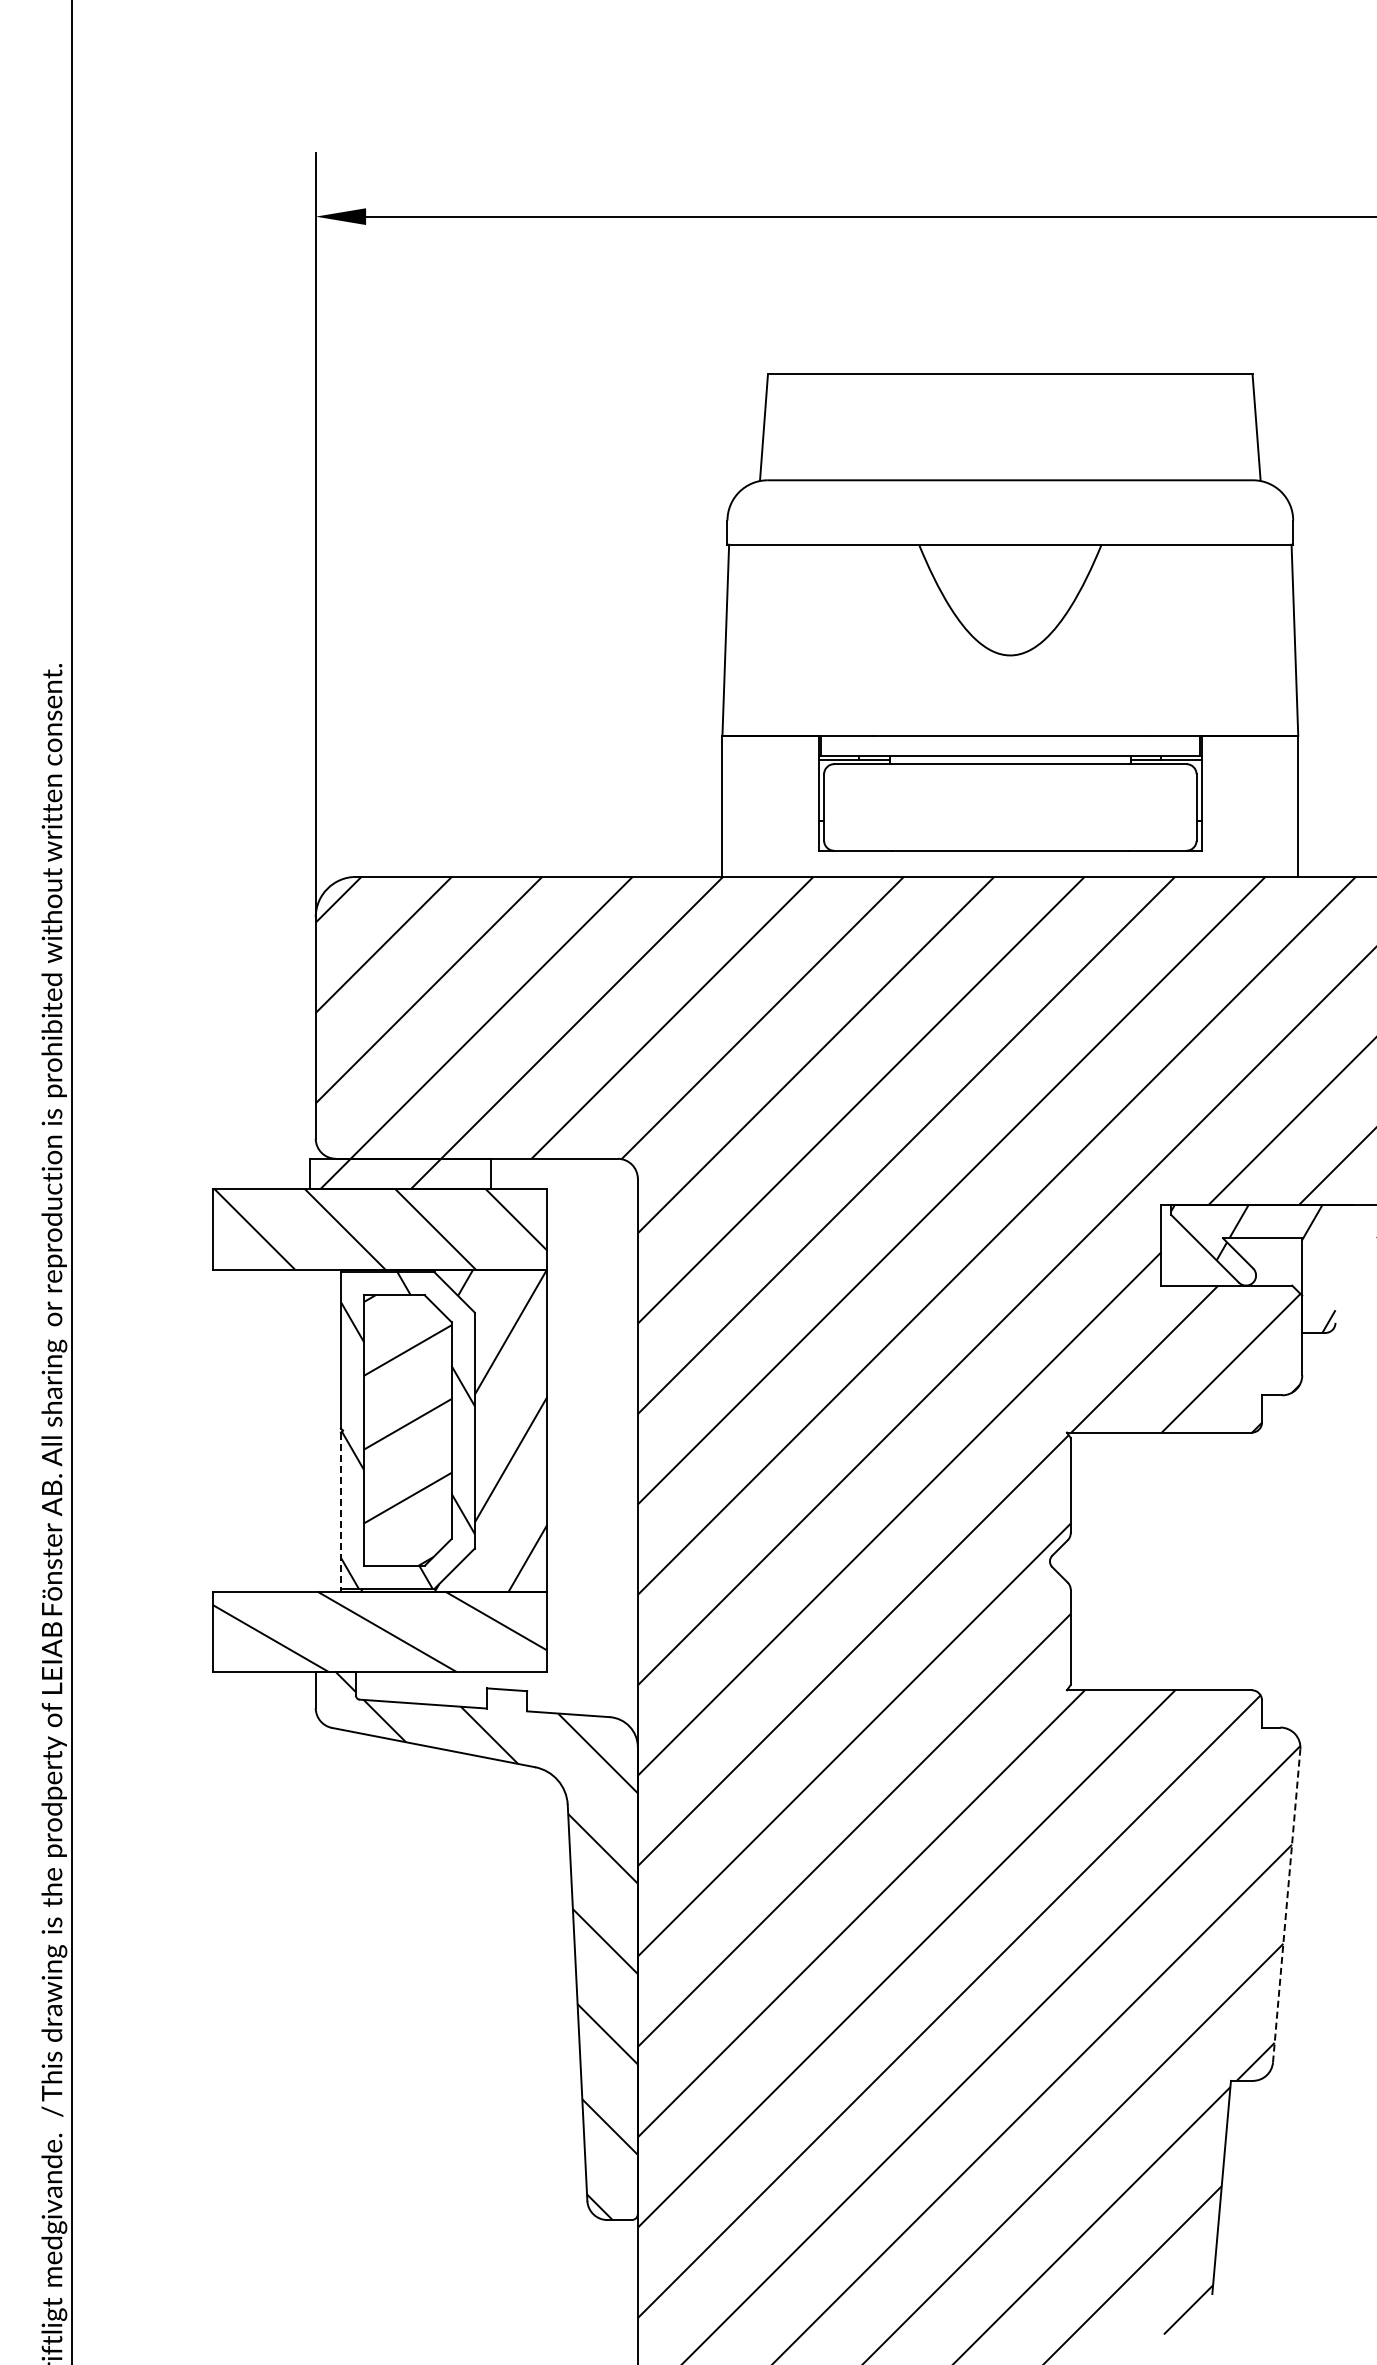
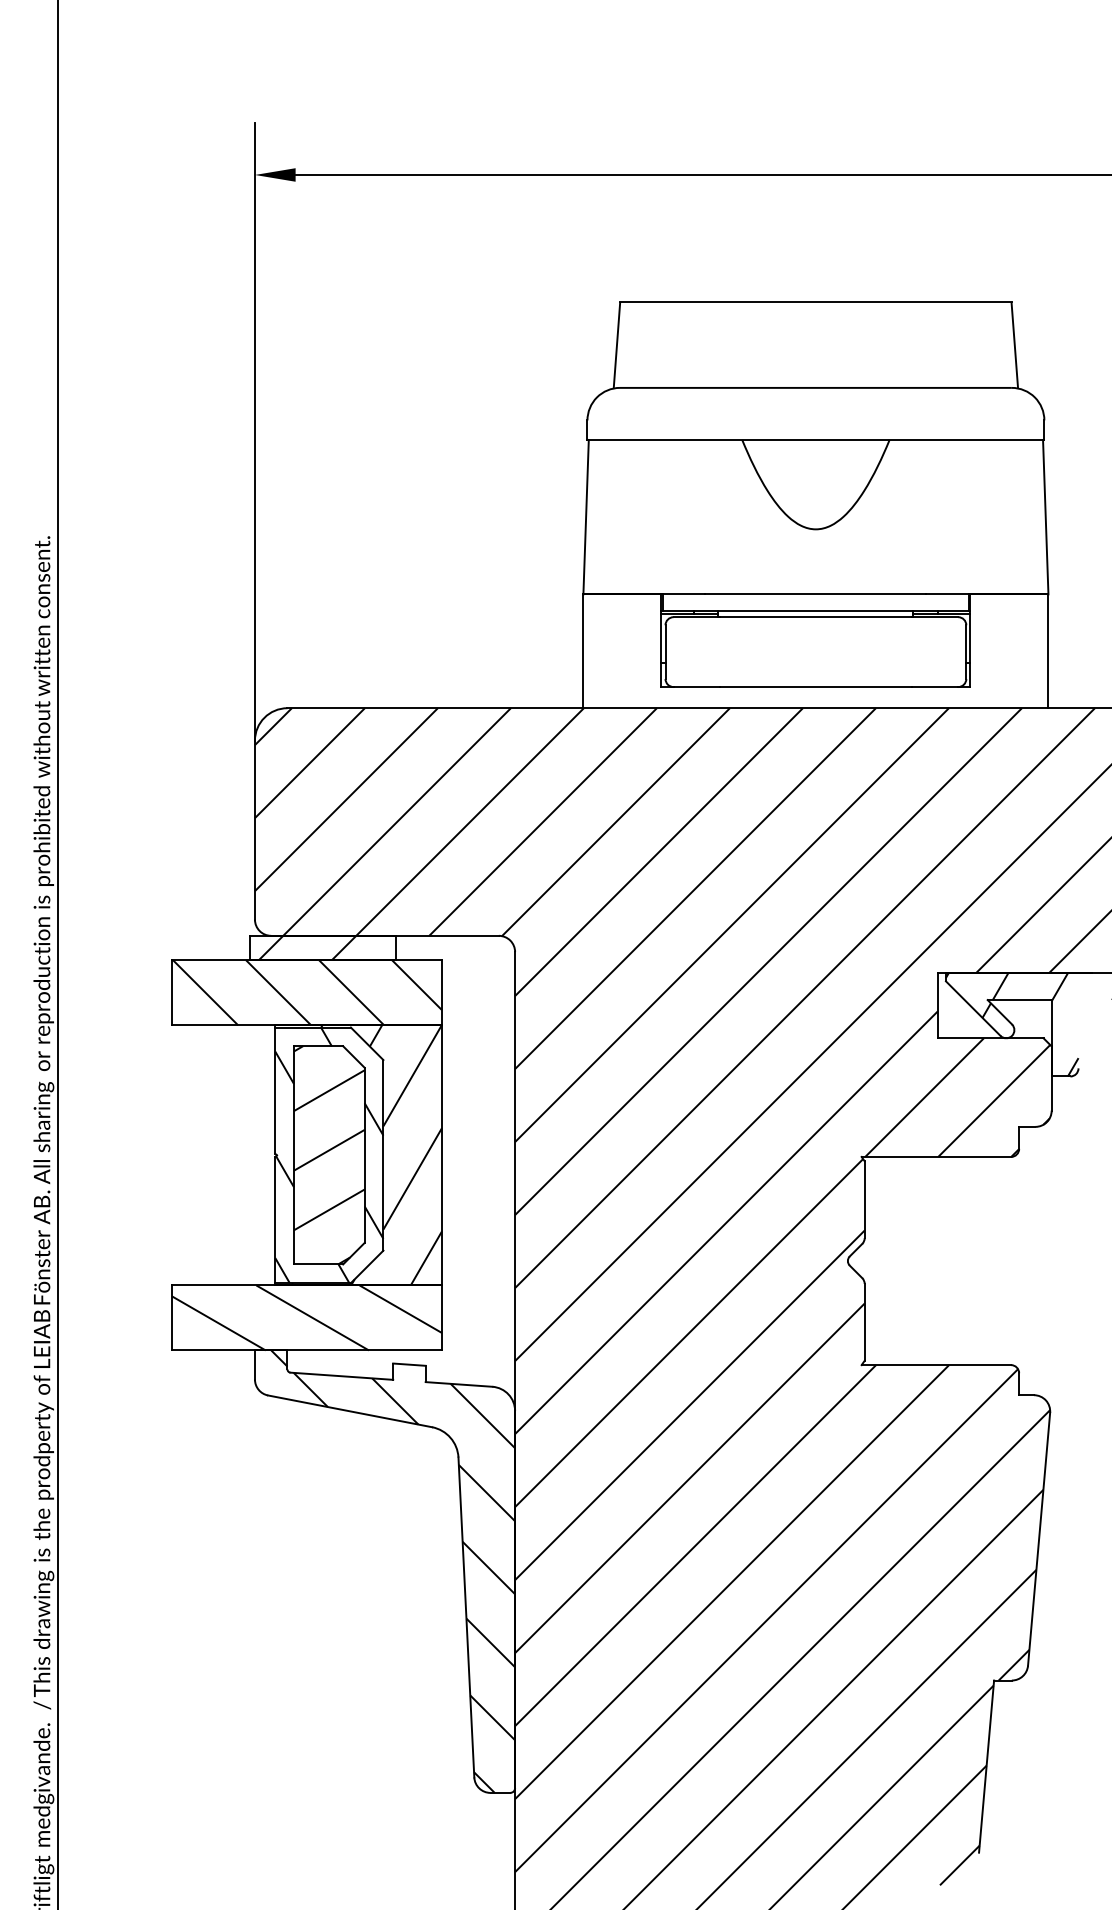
line: (340, 1511) -> (274, 1220), dashed -> solid
line: (1286, 1905) -> (1038, 1538), dashed -> solid

